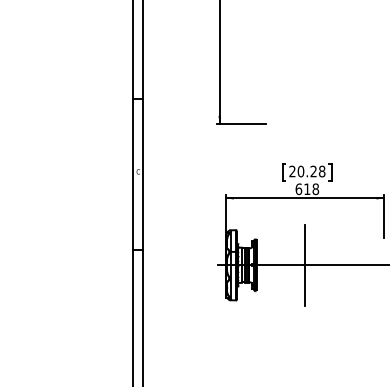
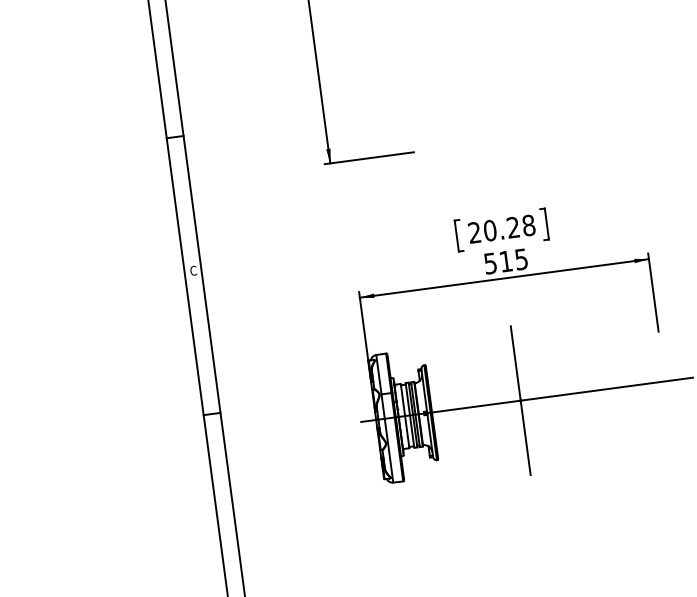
text: (307, 189) -> (506, 261), 618 -> 515

